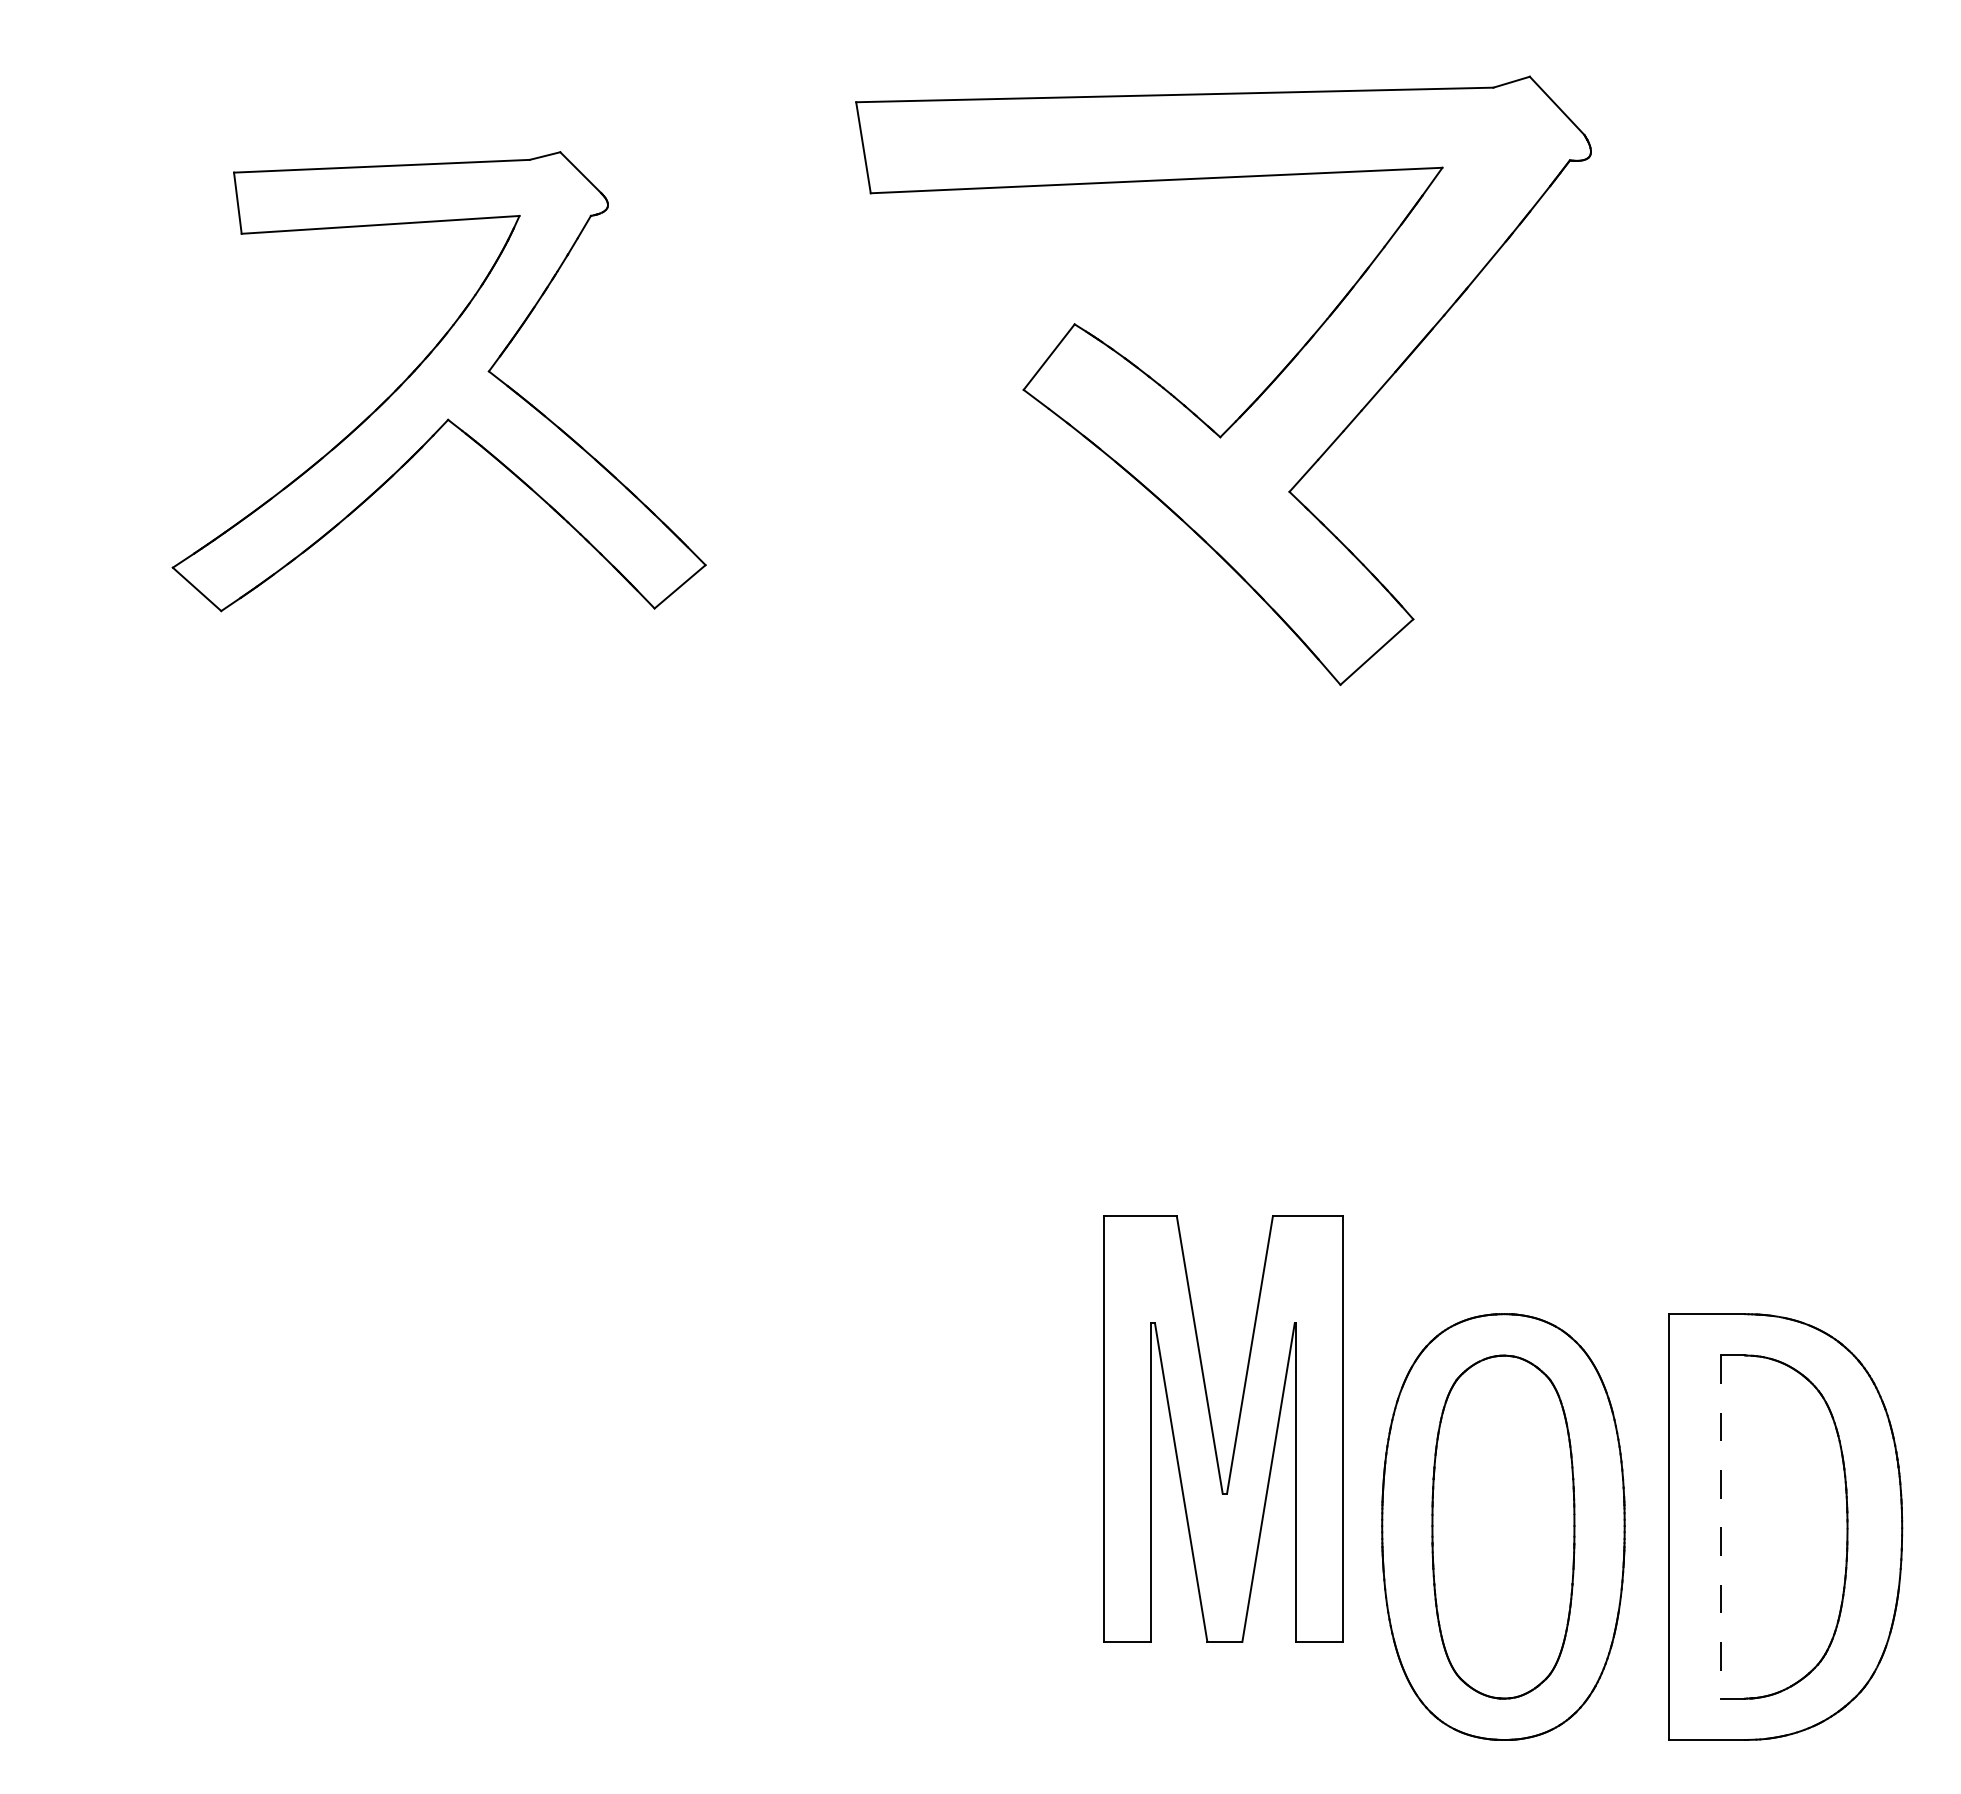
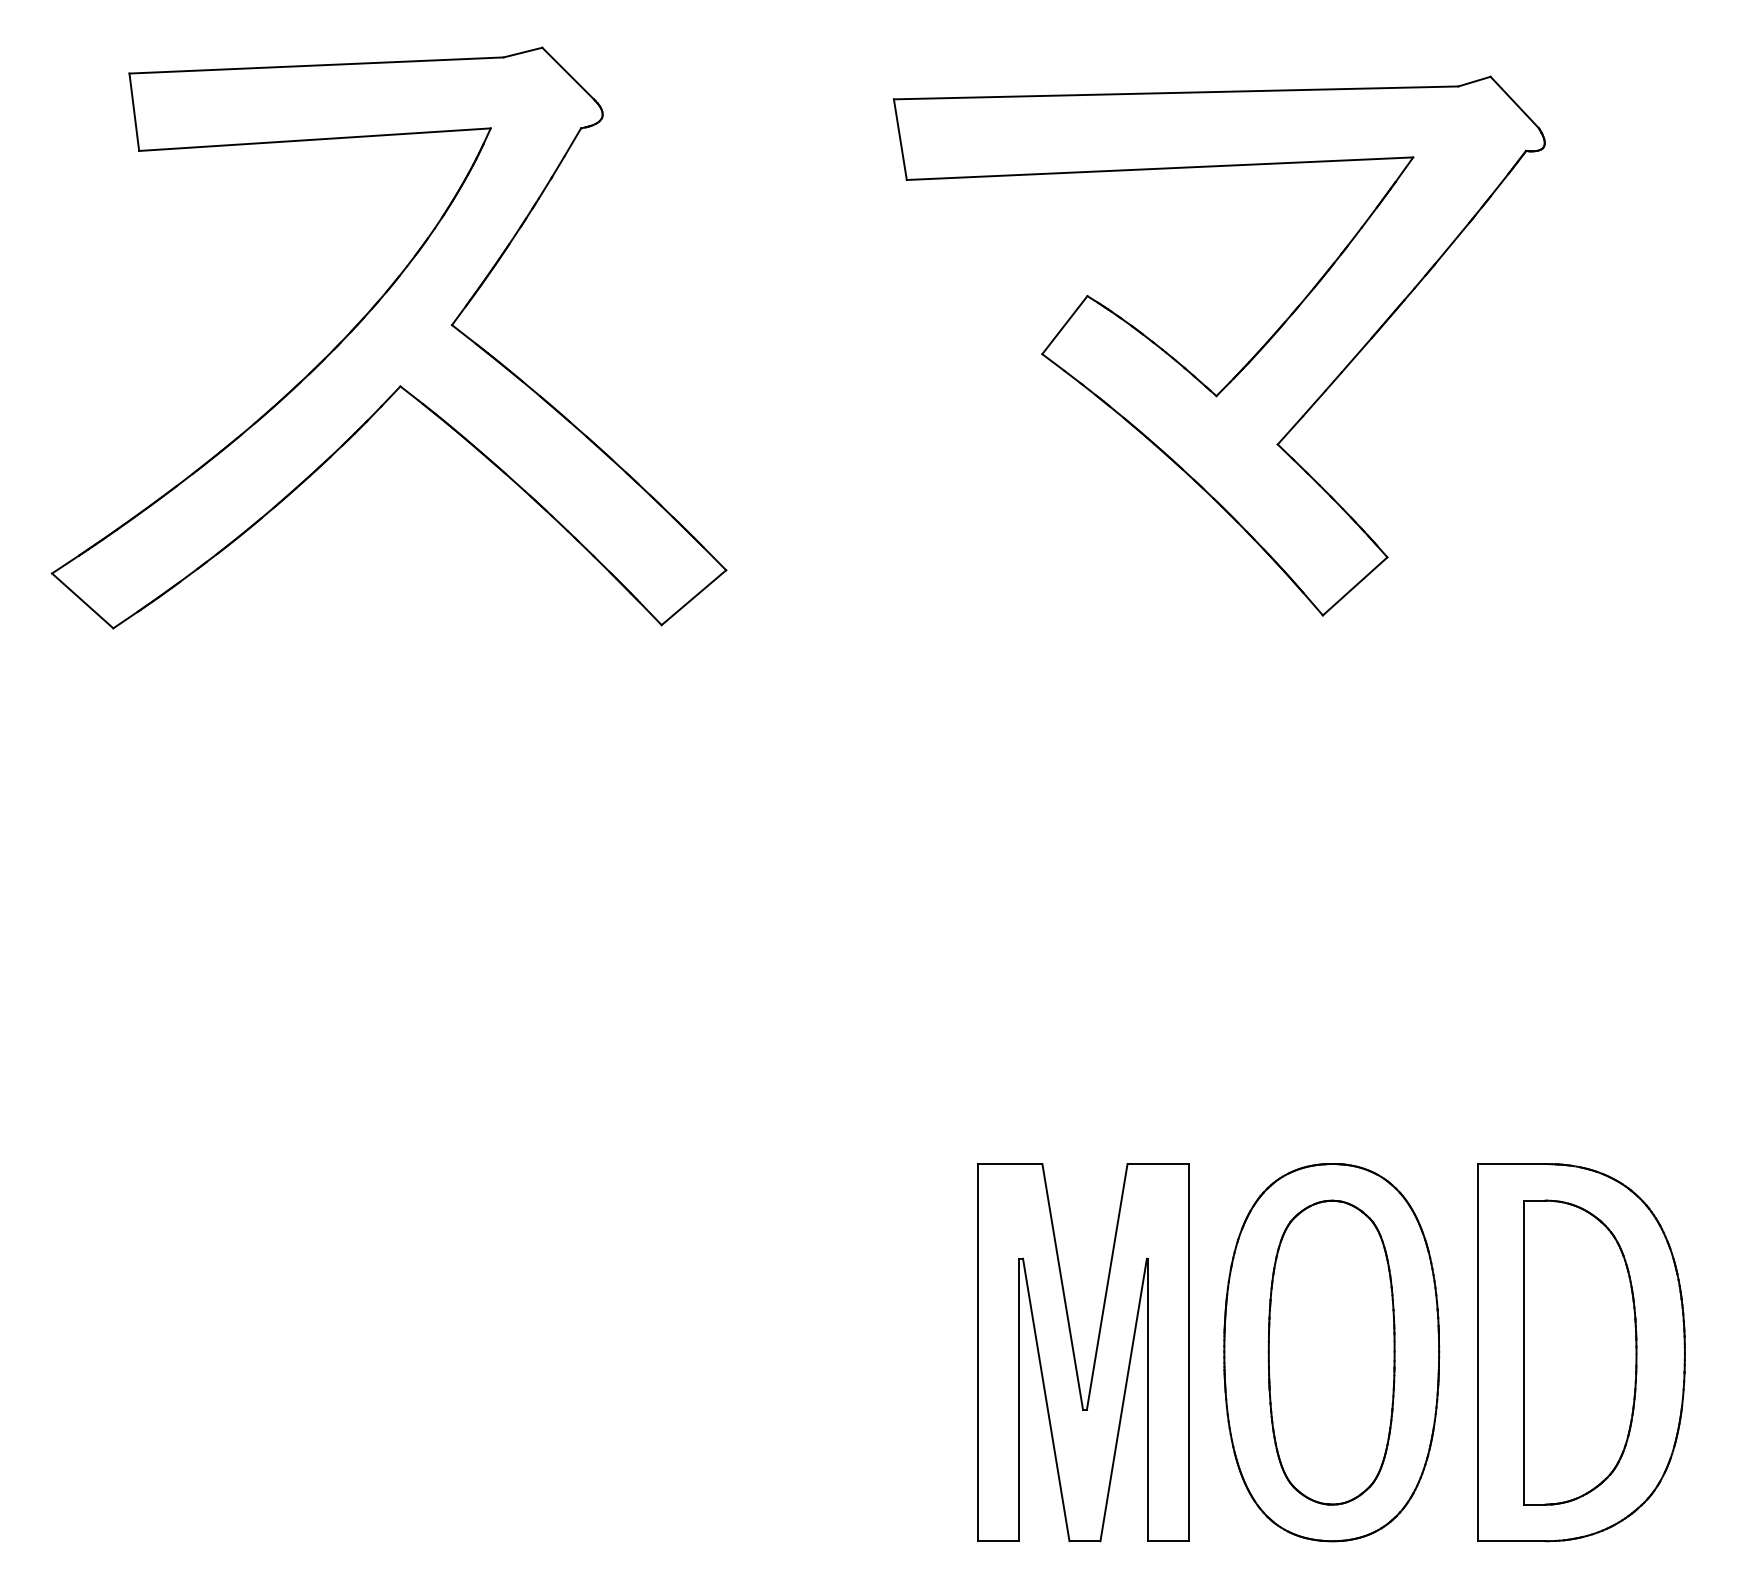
part: (438, 381) -> (388, 337), size x1.43
part: (1249, 405) -> (1242, 367), moved
part: (1213, 1430) -> (1074, 1353), moved
line: (1720, 1527) -> (1523, 1352), dashed -> solid

